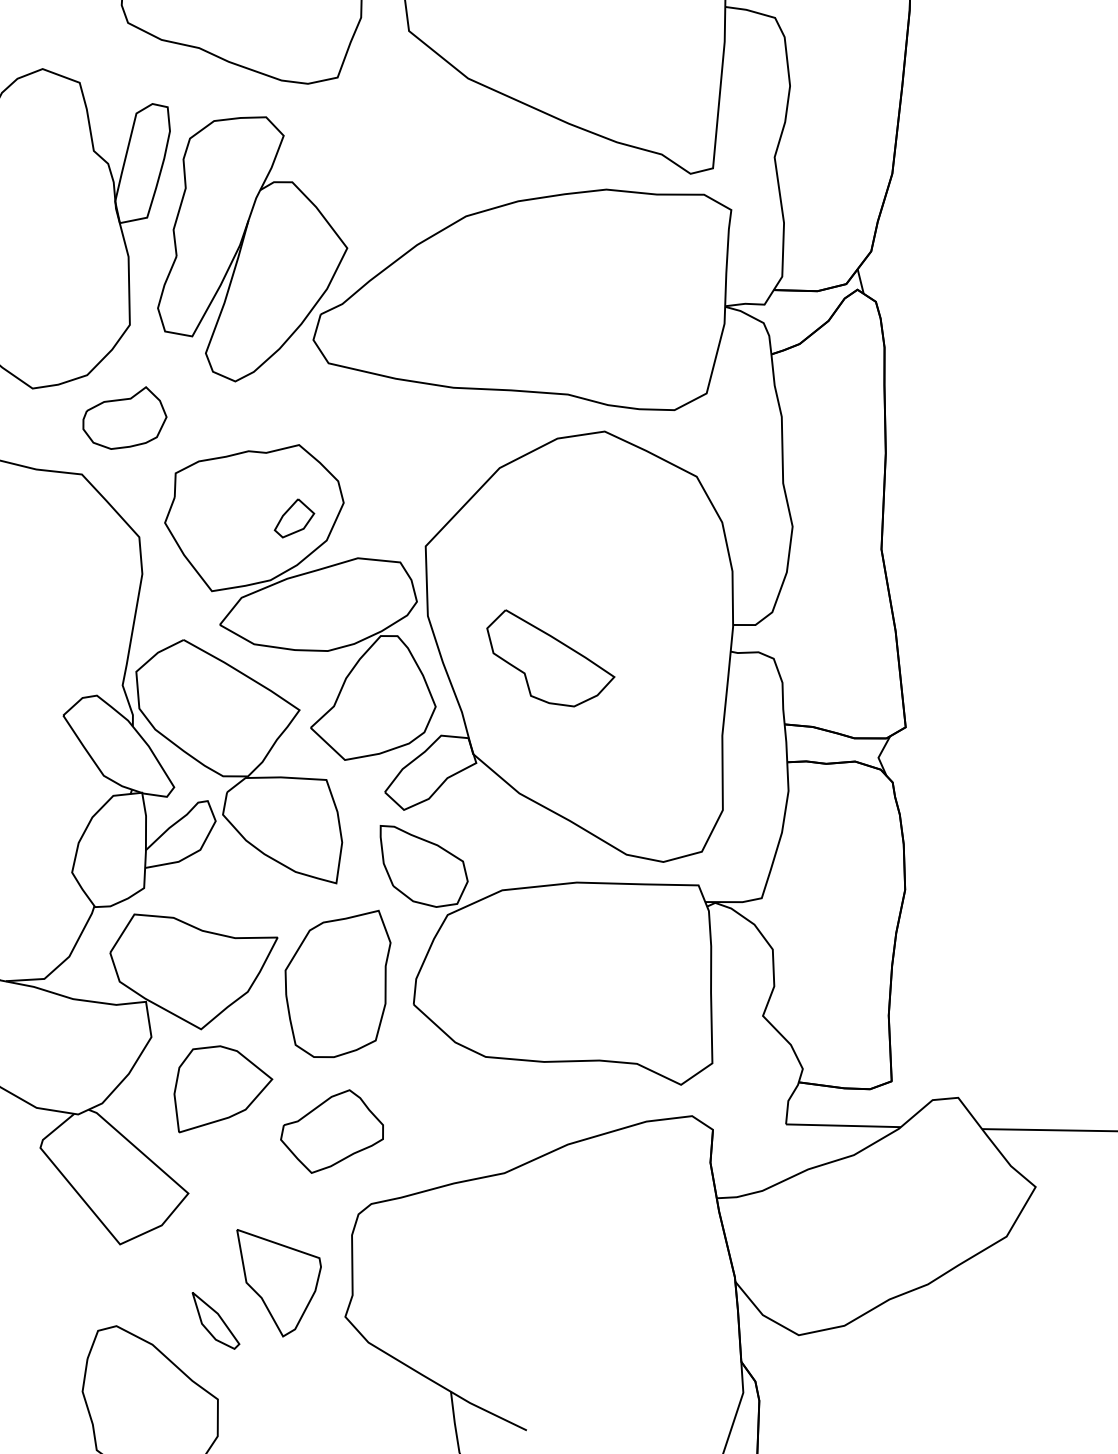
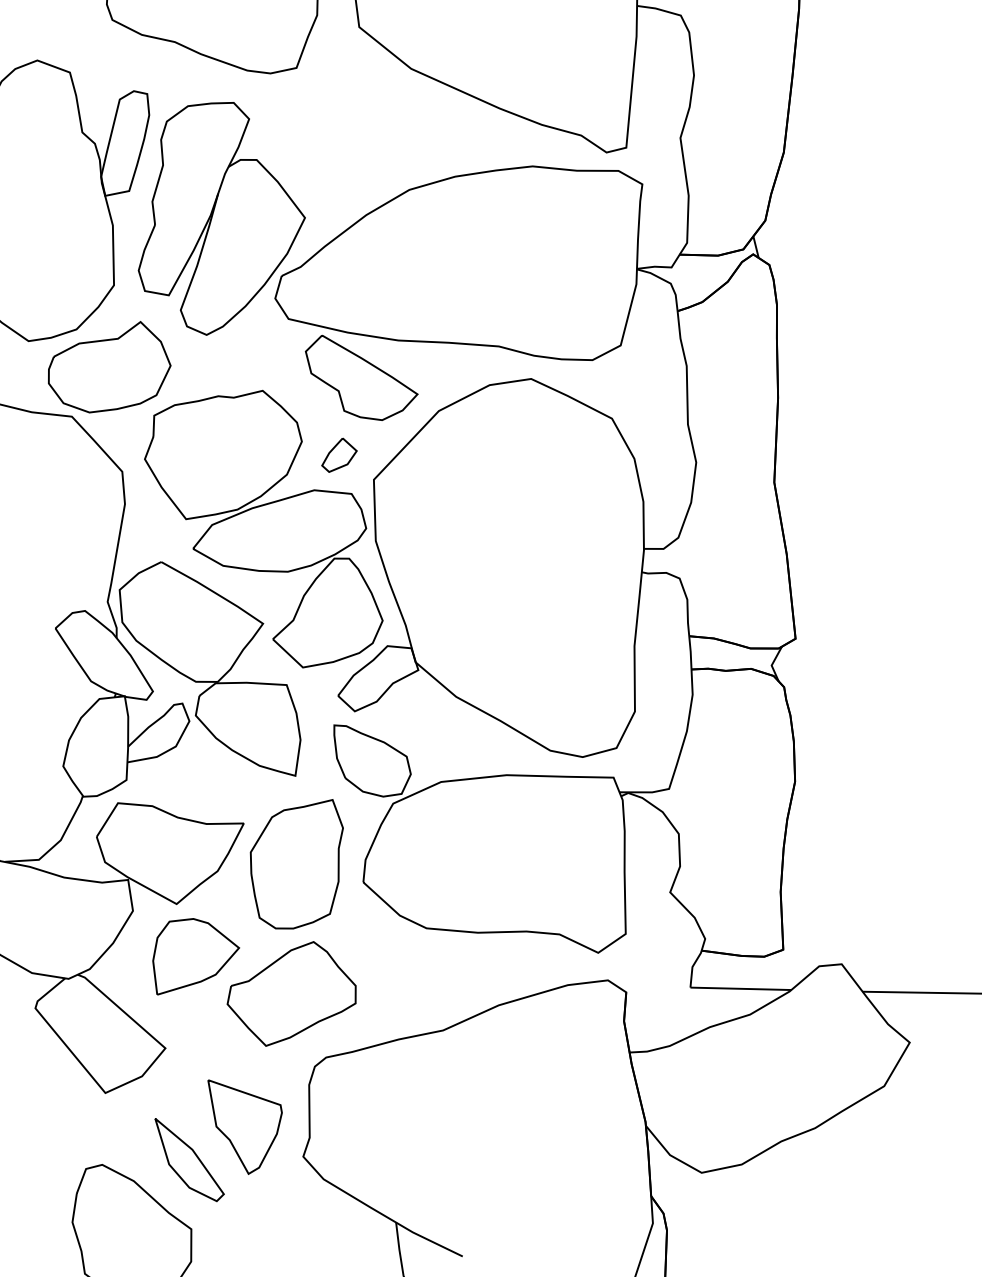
part: (124, 417) -> (109, 366), size x1.67
part: (294, 518) -> (339, 455), moved
part: (550, 658) -> (361, 378), moved
part: (331, 1131) -> (291, 993), size x1.43
part: (215, 1320) -> (189, 1159), size x1.67

